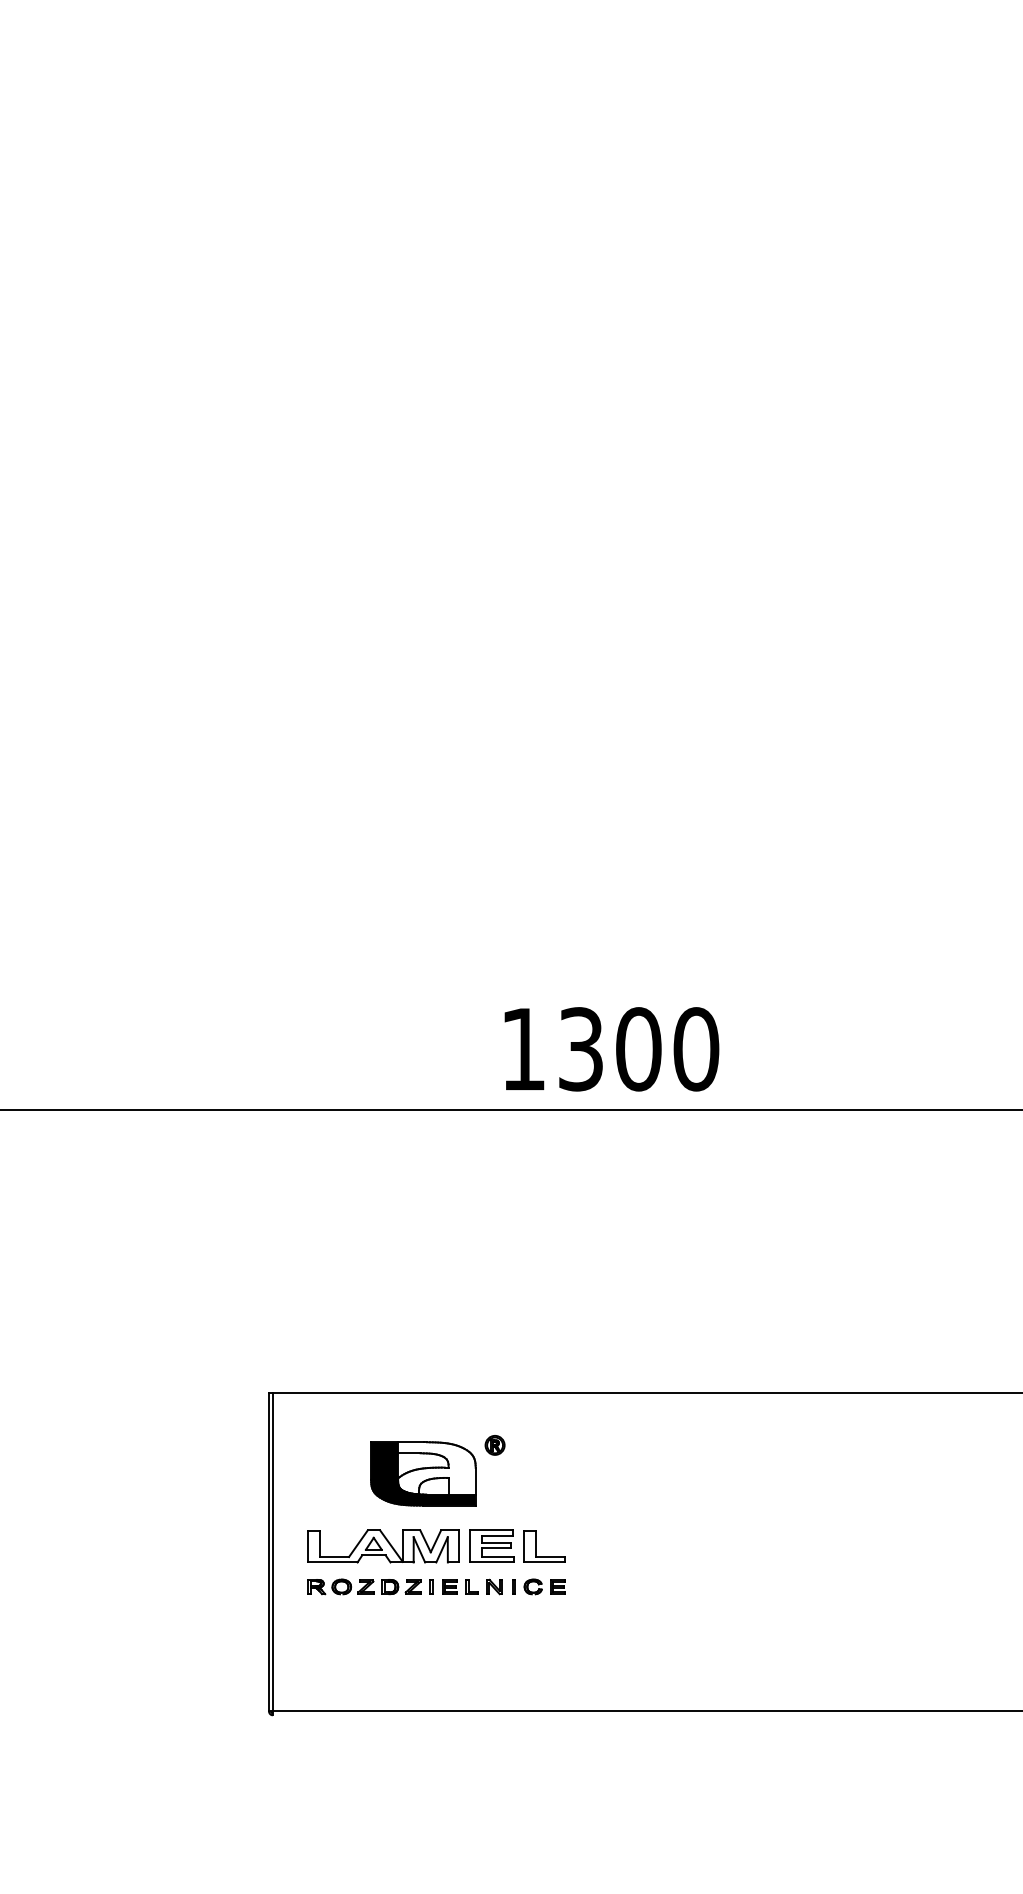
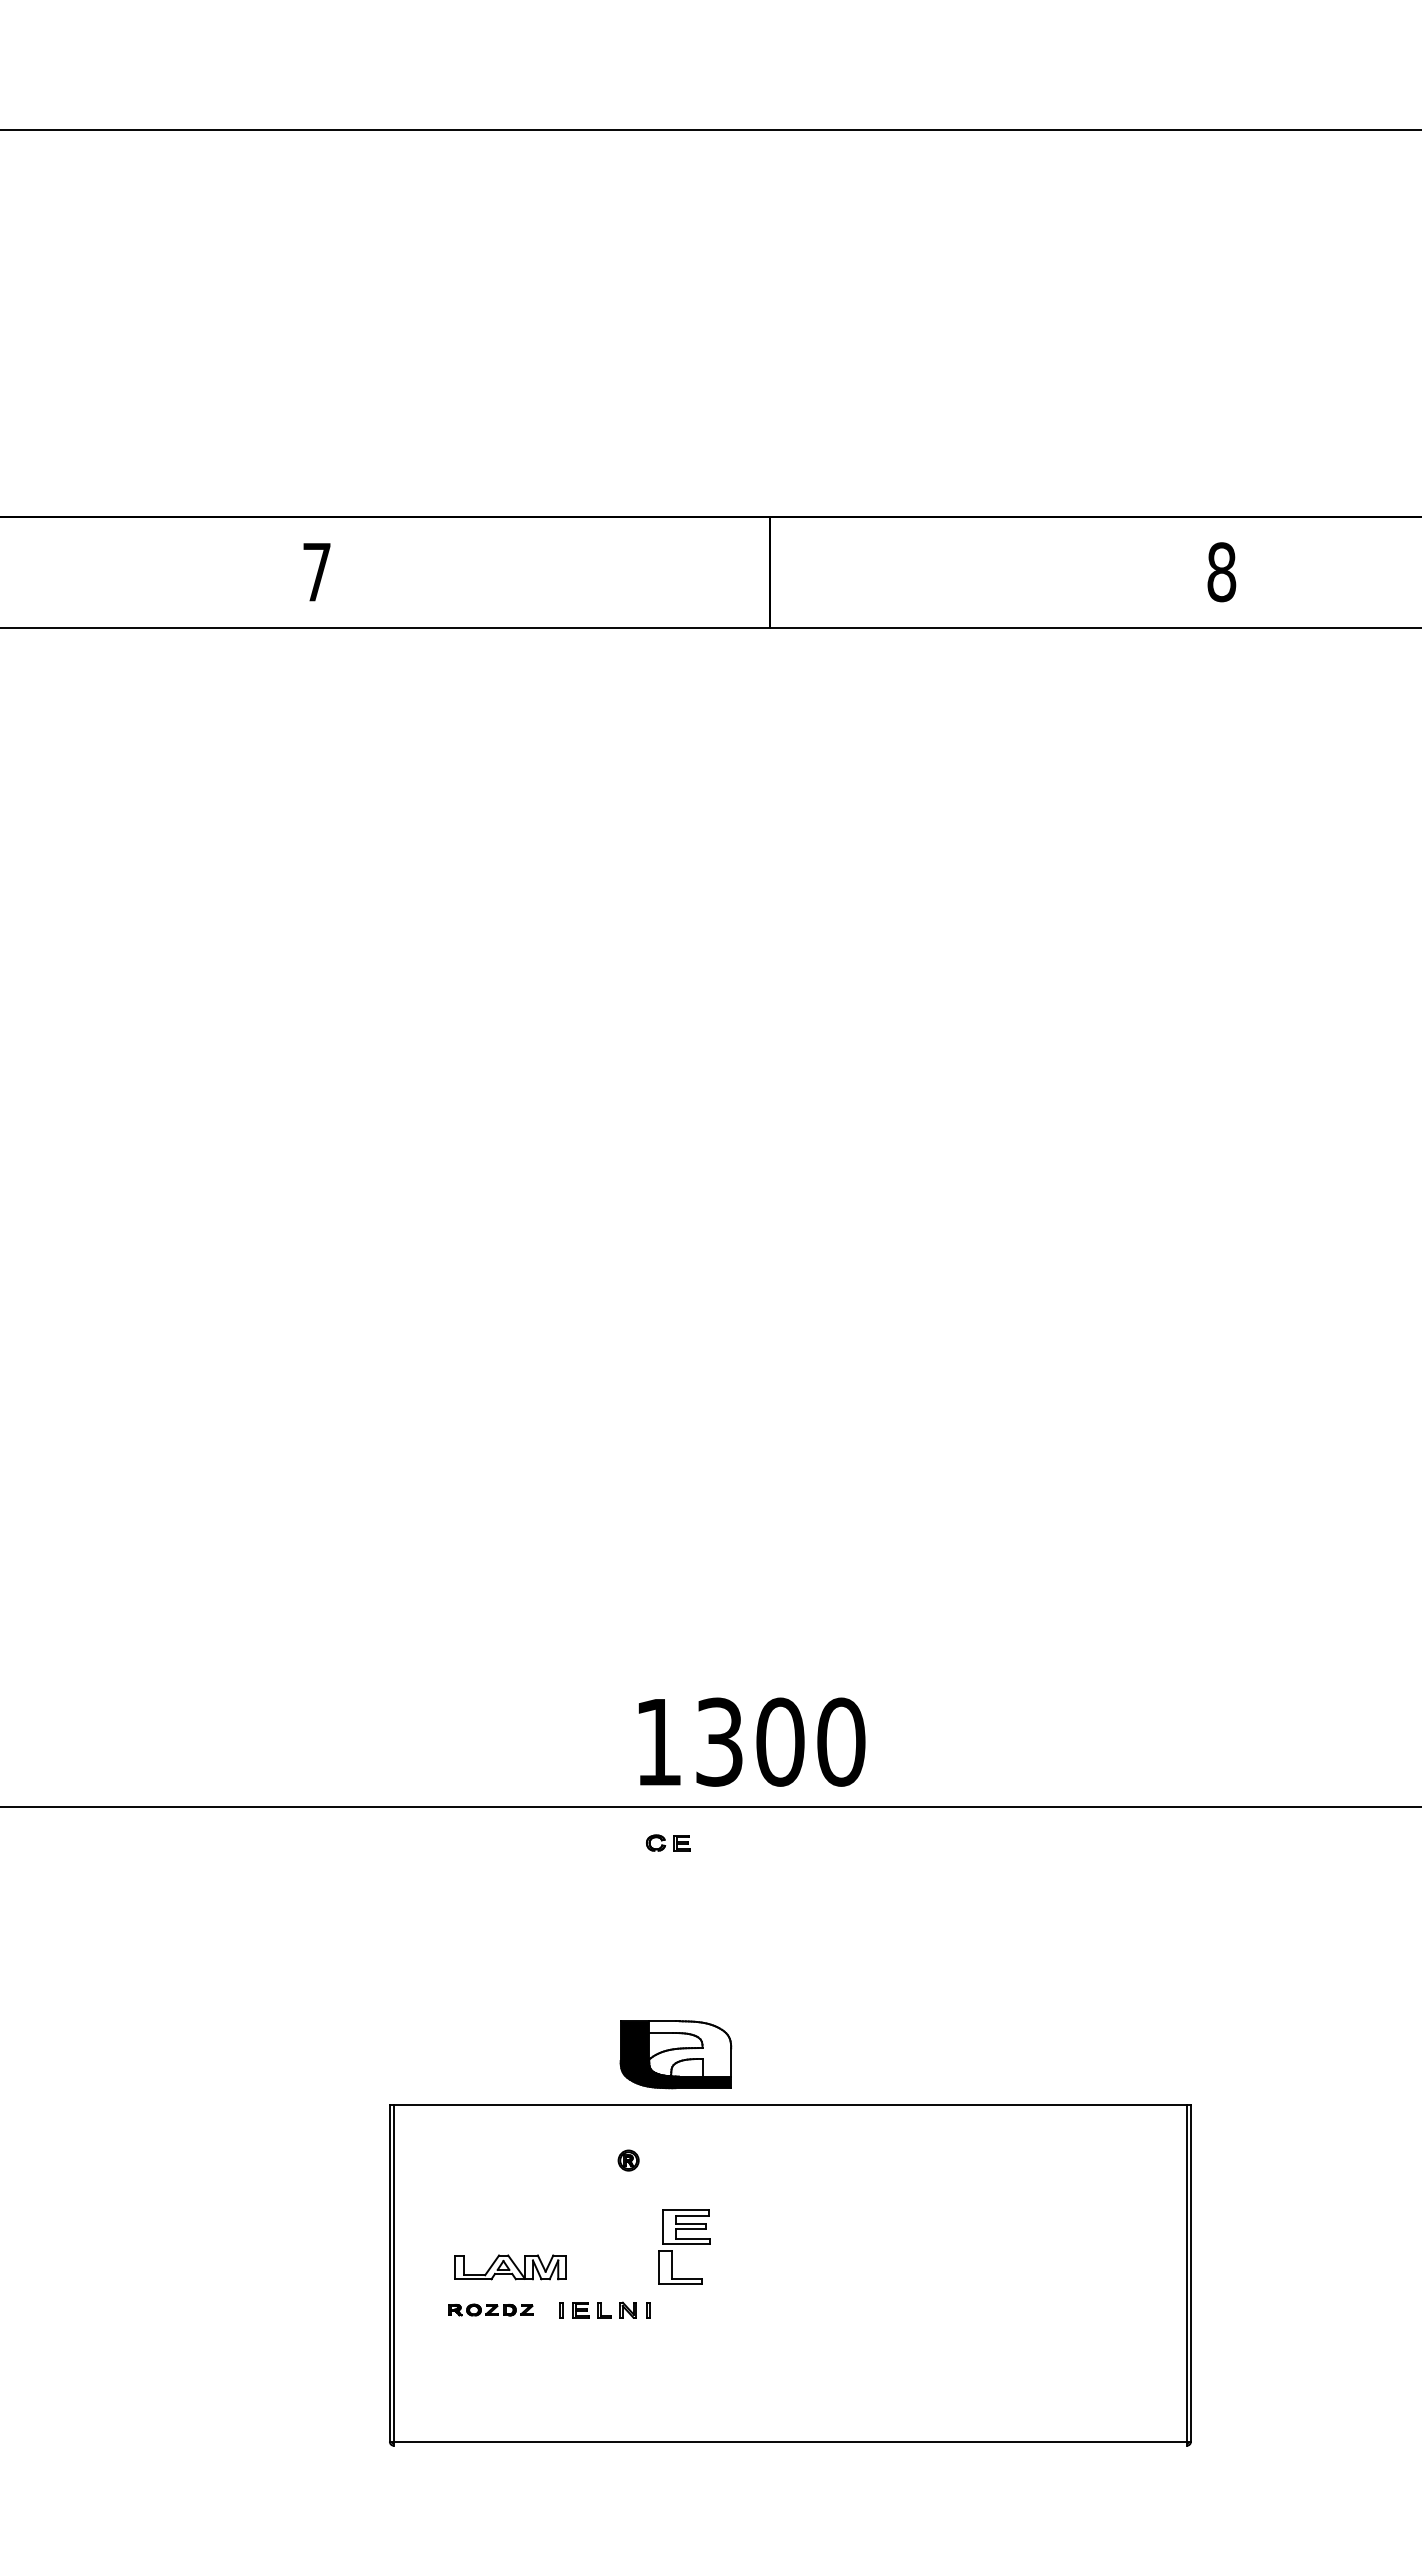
part: (423, 1473) -> (675, 2054), moved
part: (492, 1545) -> (686, 2226), moved
part: (383, 1546) -> (510, 2267), size x0.7
part: (364, 1586) -> (490, 2309), size x0.7
part: (545, 1586) -> (668, 1842), moved

